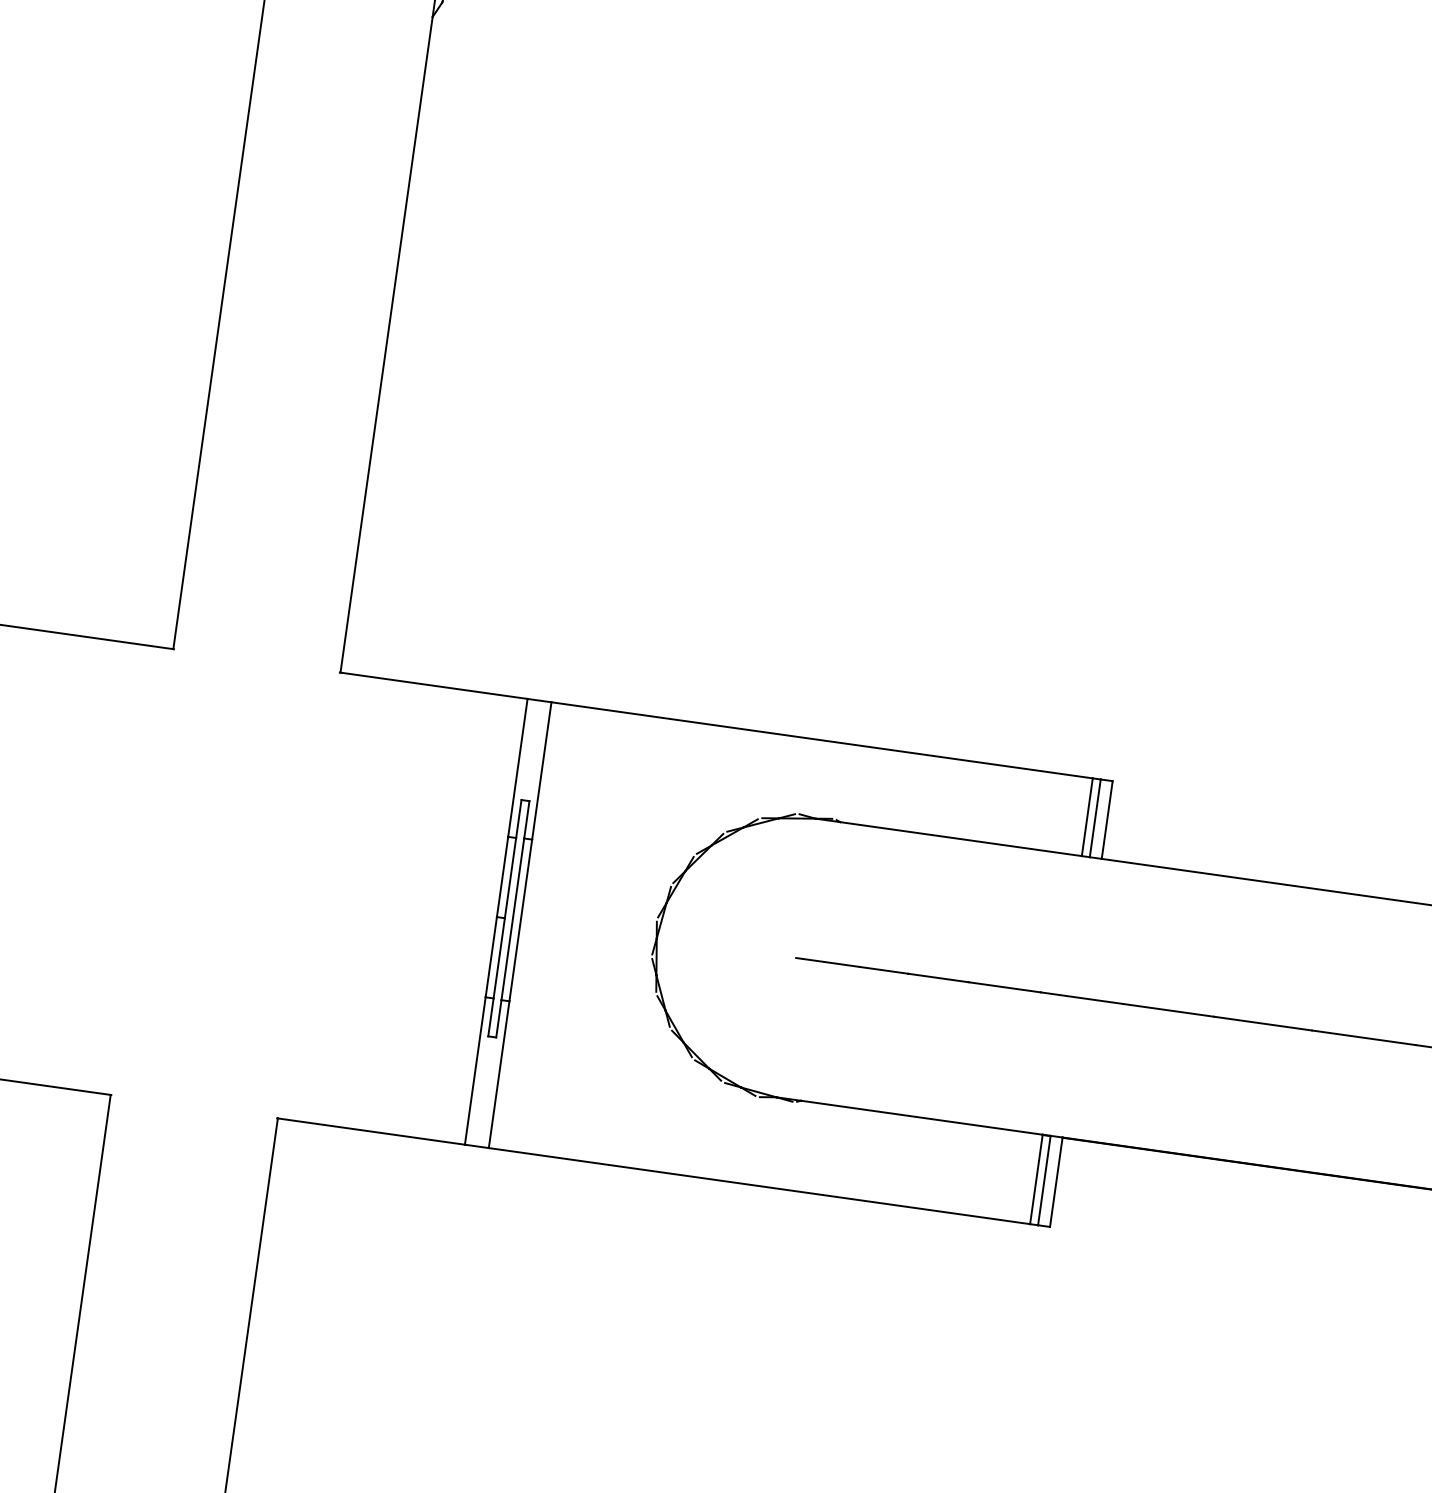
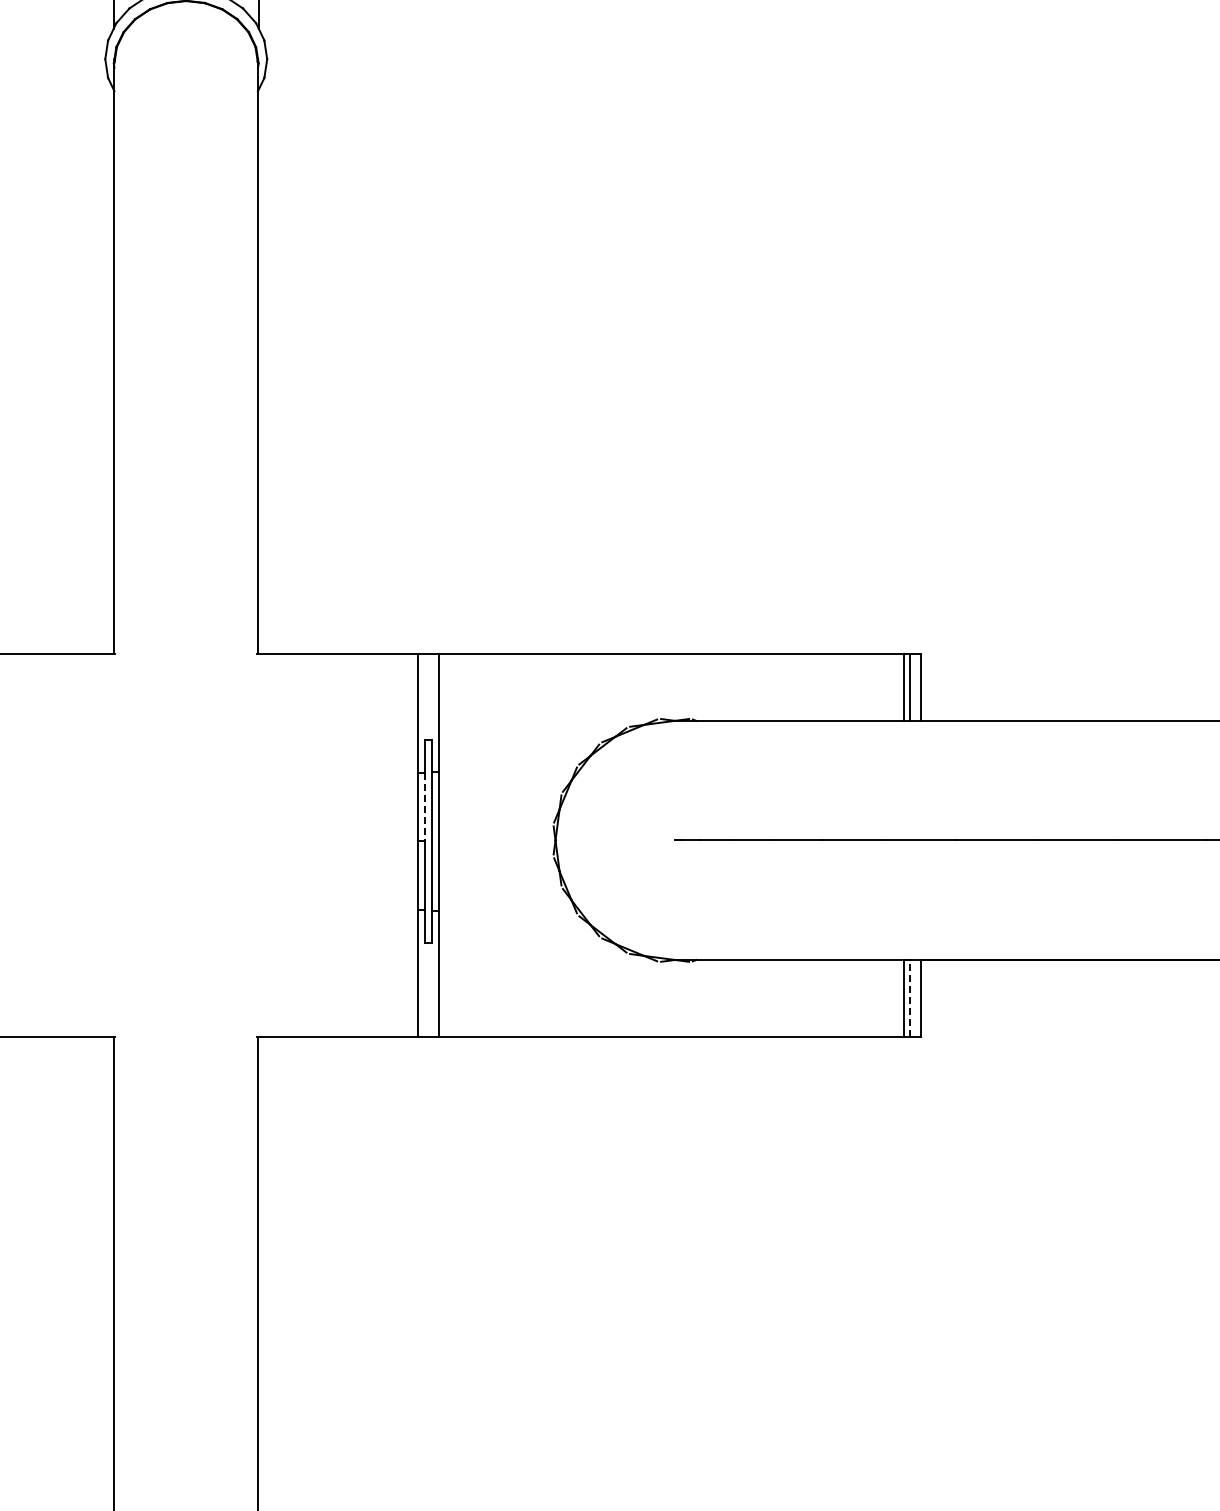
line: (510, 878) -> (425, 807), solid -> dashed
line: (1044, 1179) -> (910, 997), solid -> dashed

